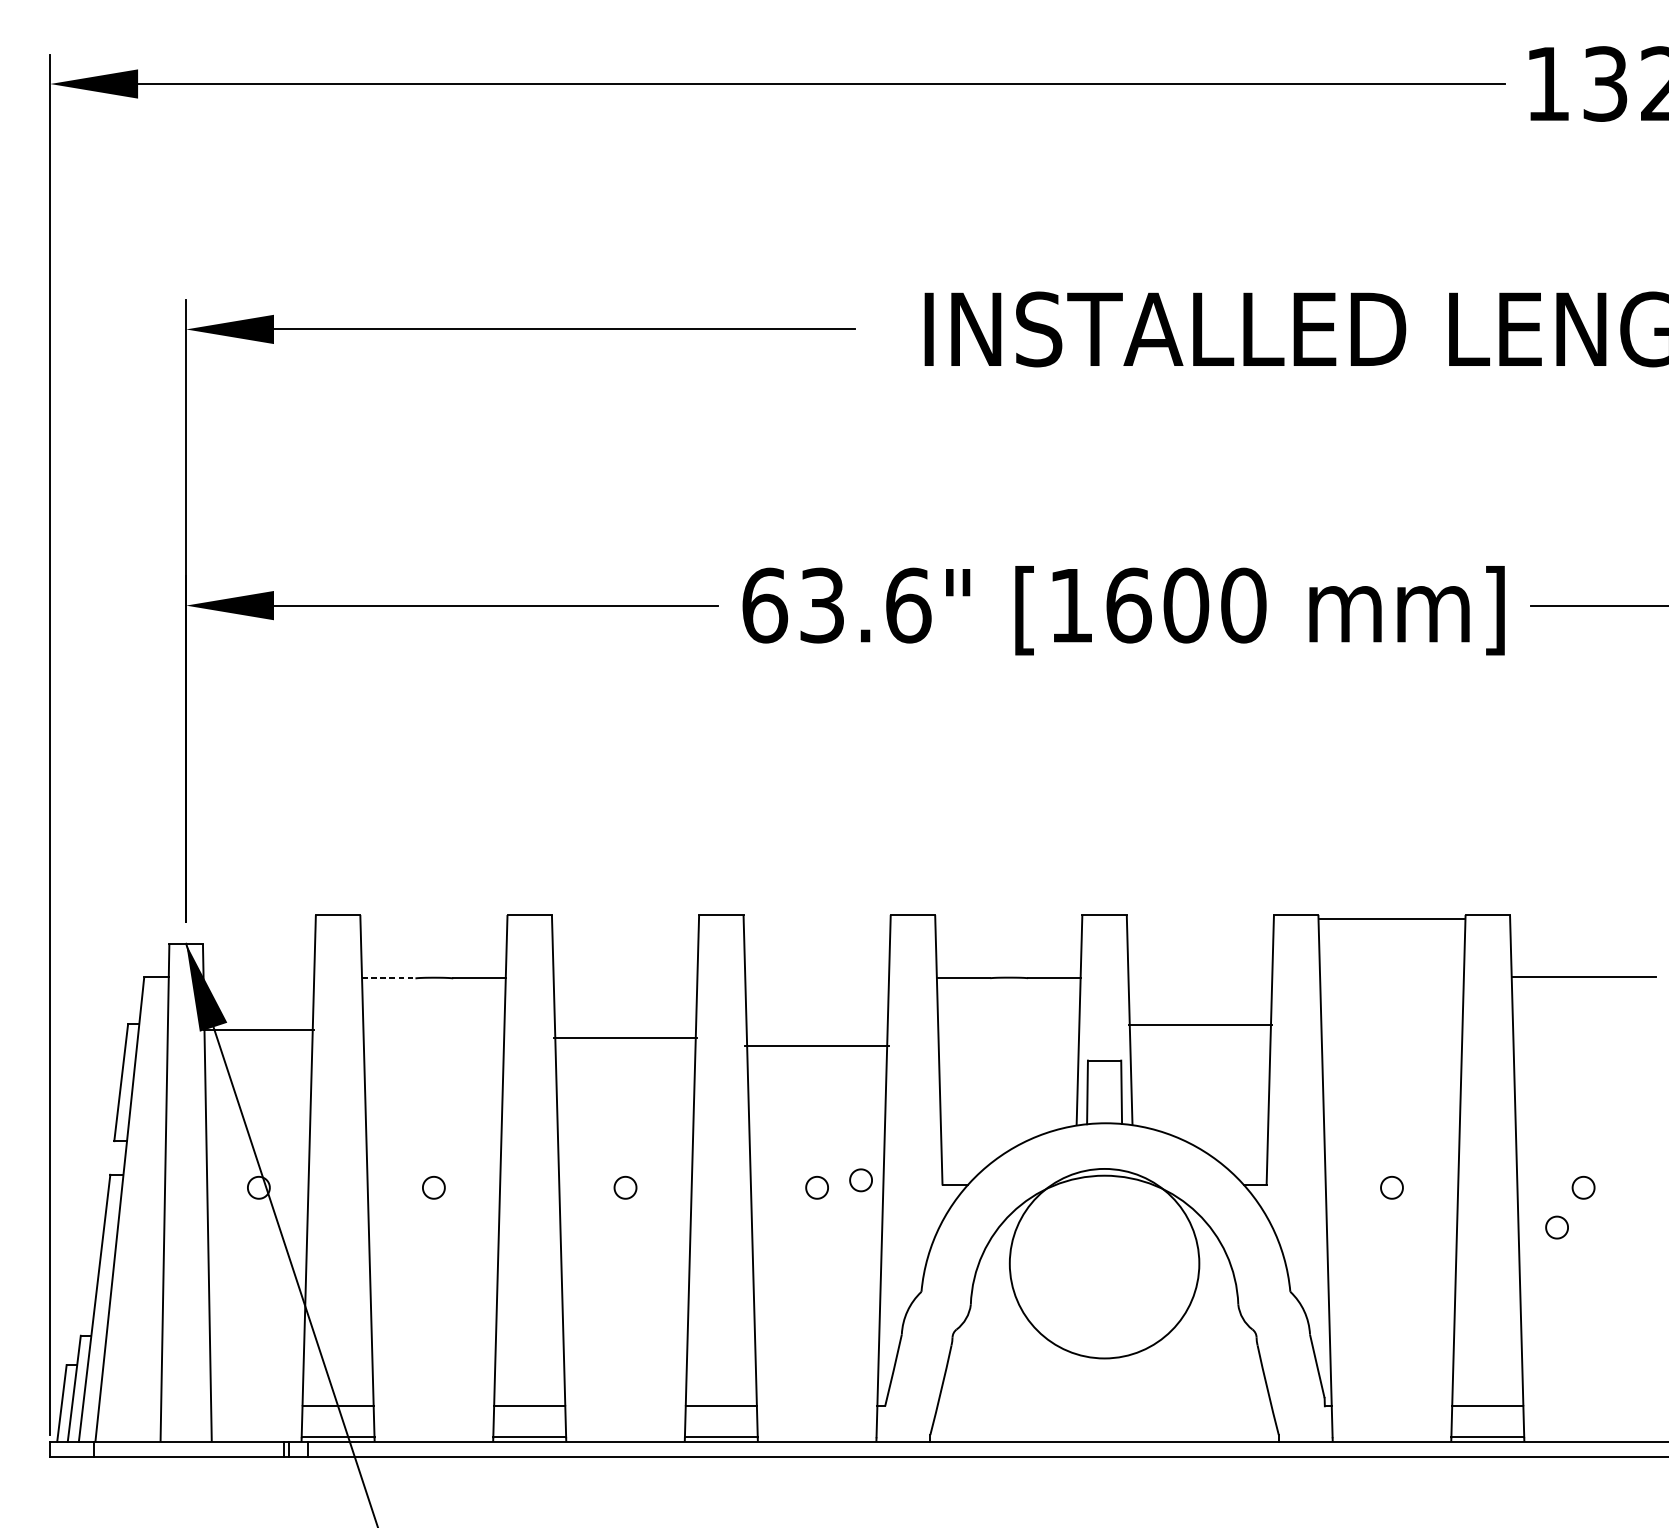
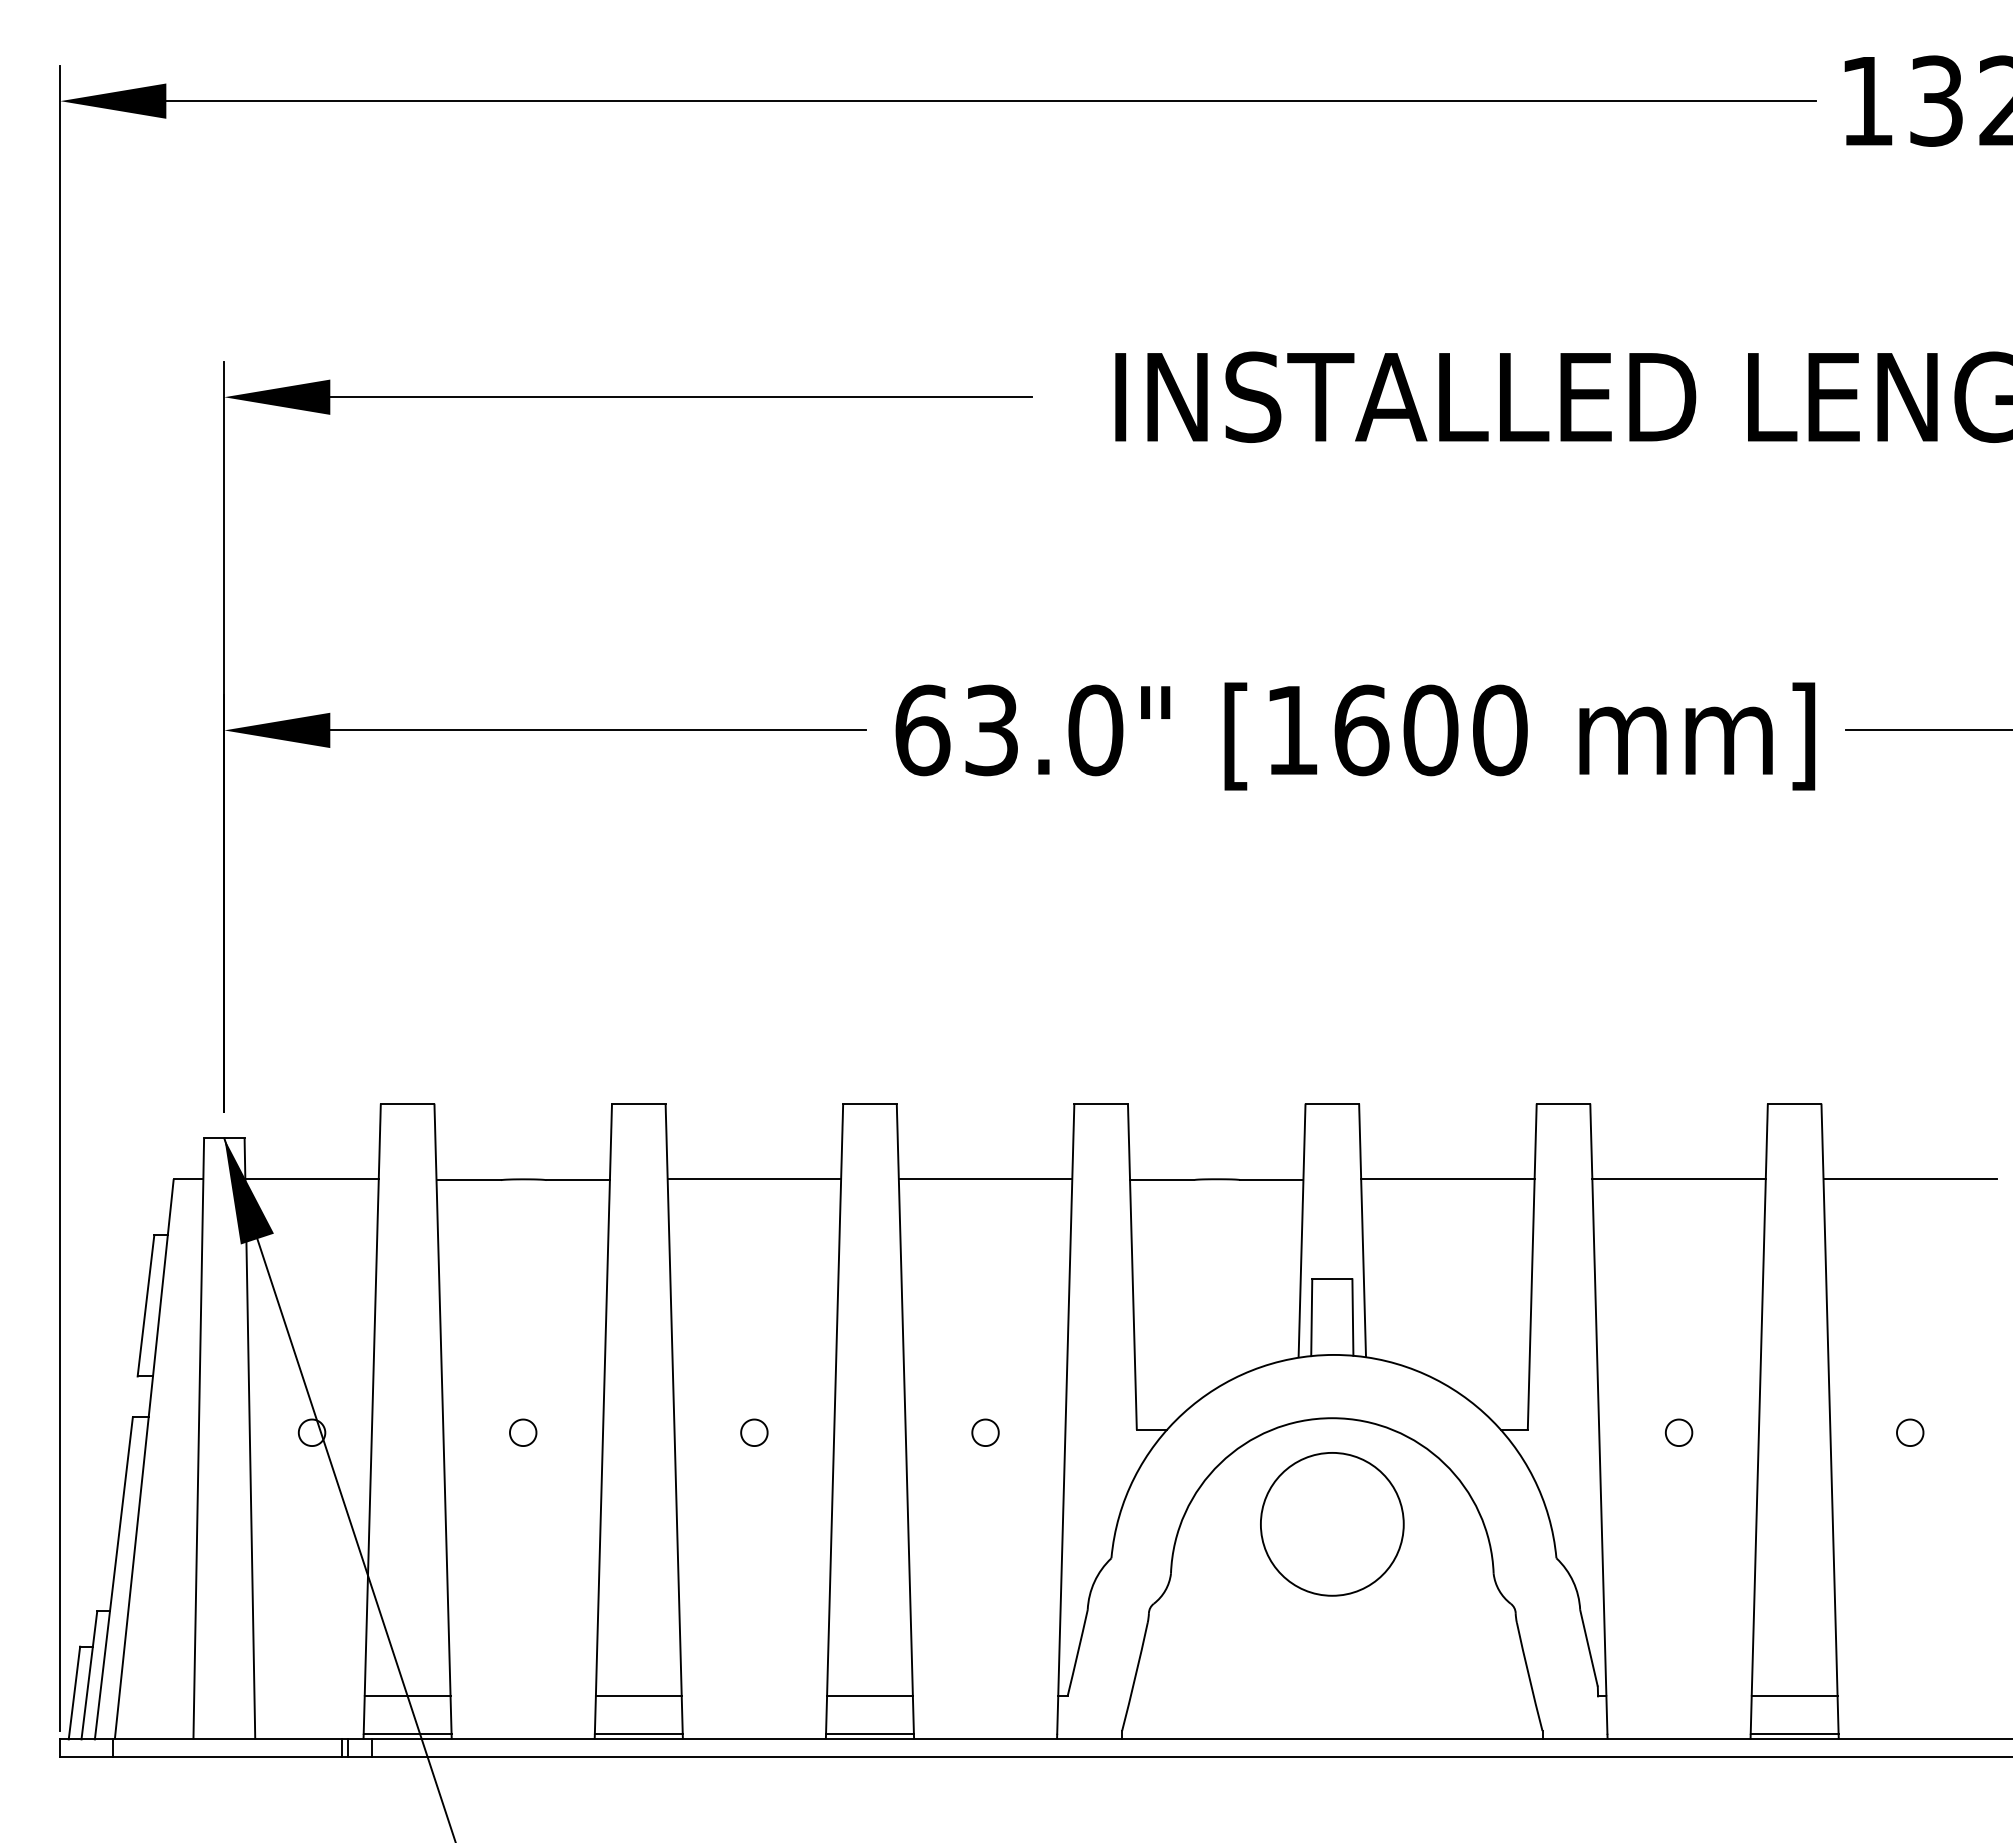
text: (908, 605) -> (1095, 730), 63.6" -> 63.0"
line: (1391, 919) -> (1678, 1179), moved
line: (389, 978) -> (469, 1180), dashed -> solid
line: (1200, 1025) -> (1447, 1179), moved
line: (258, 1030) -> (311, 1179), moved
line: (625, 1038) -> (754, 1179), moved
line: (817, 1046) -> (985, 1179), moved
part: (861, 1180) -> (1038, 1423), removed
part: (1557, 1227) -> (1878, 1480), removed
circle: (1103, 1262) -> (1331, 1523), size x0.62

